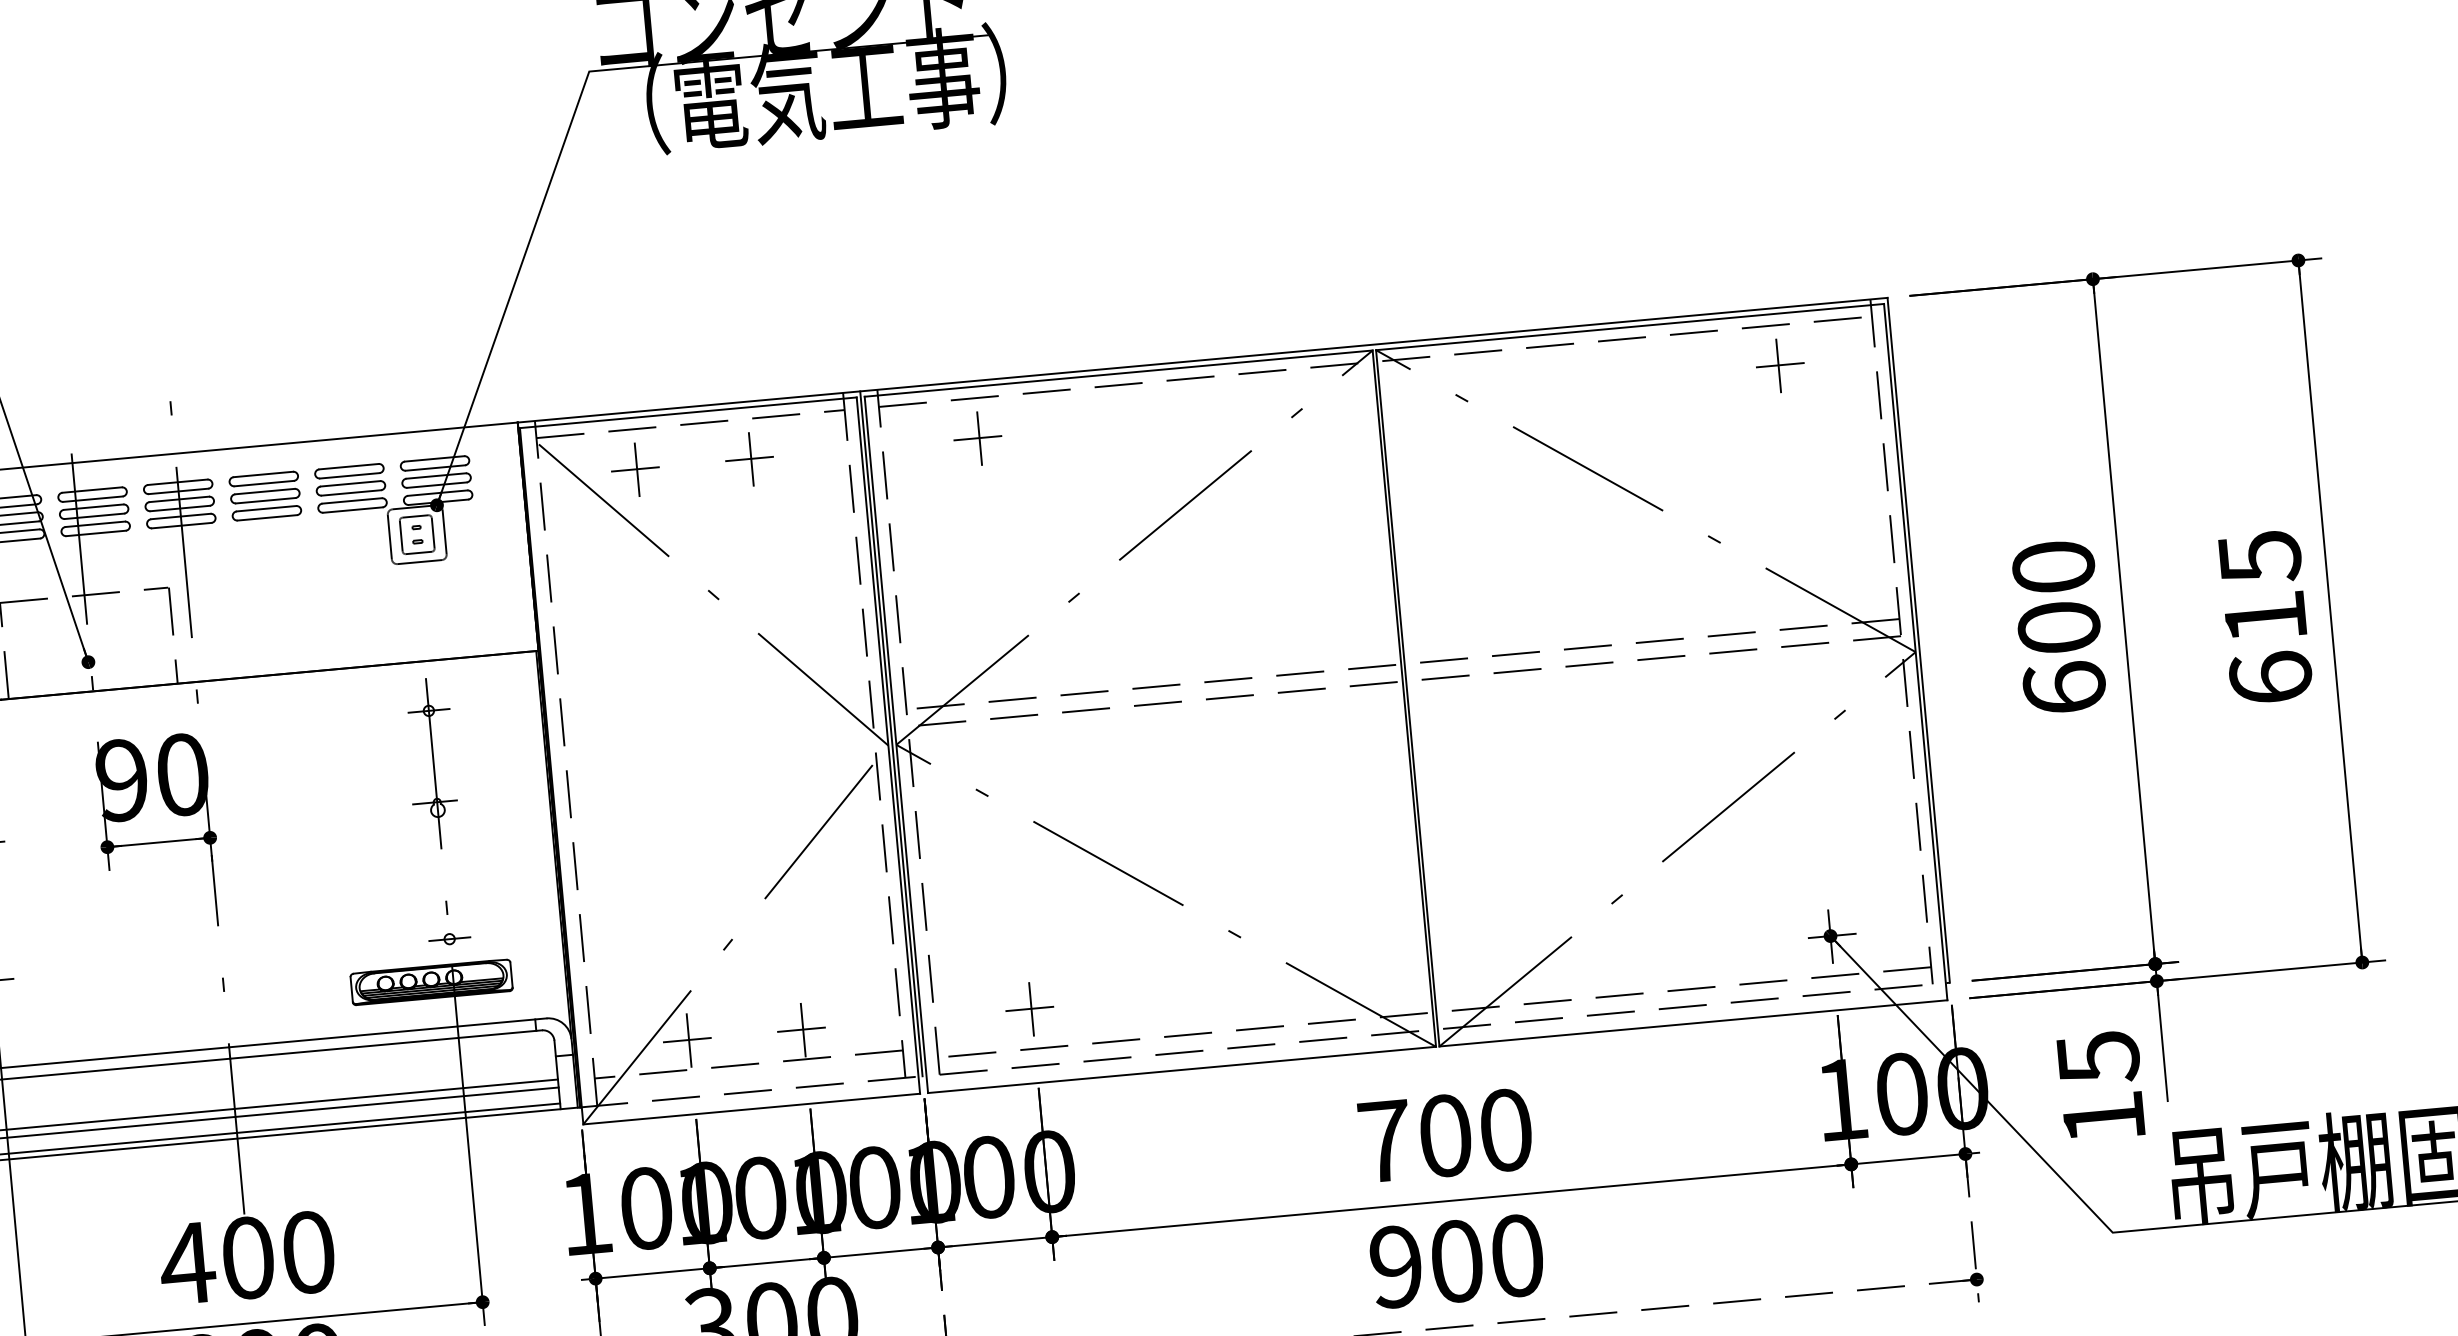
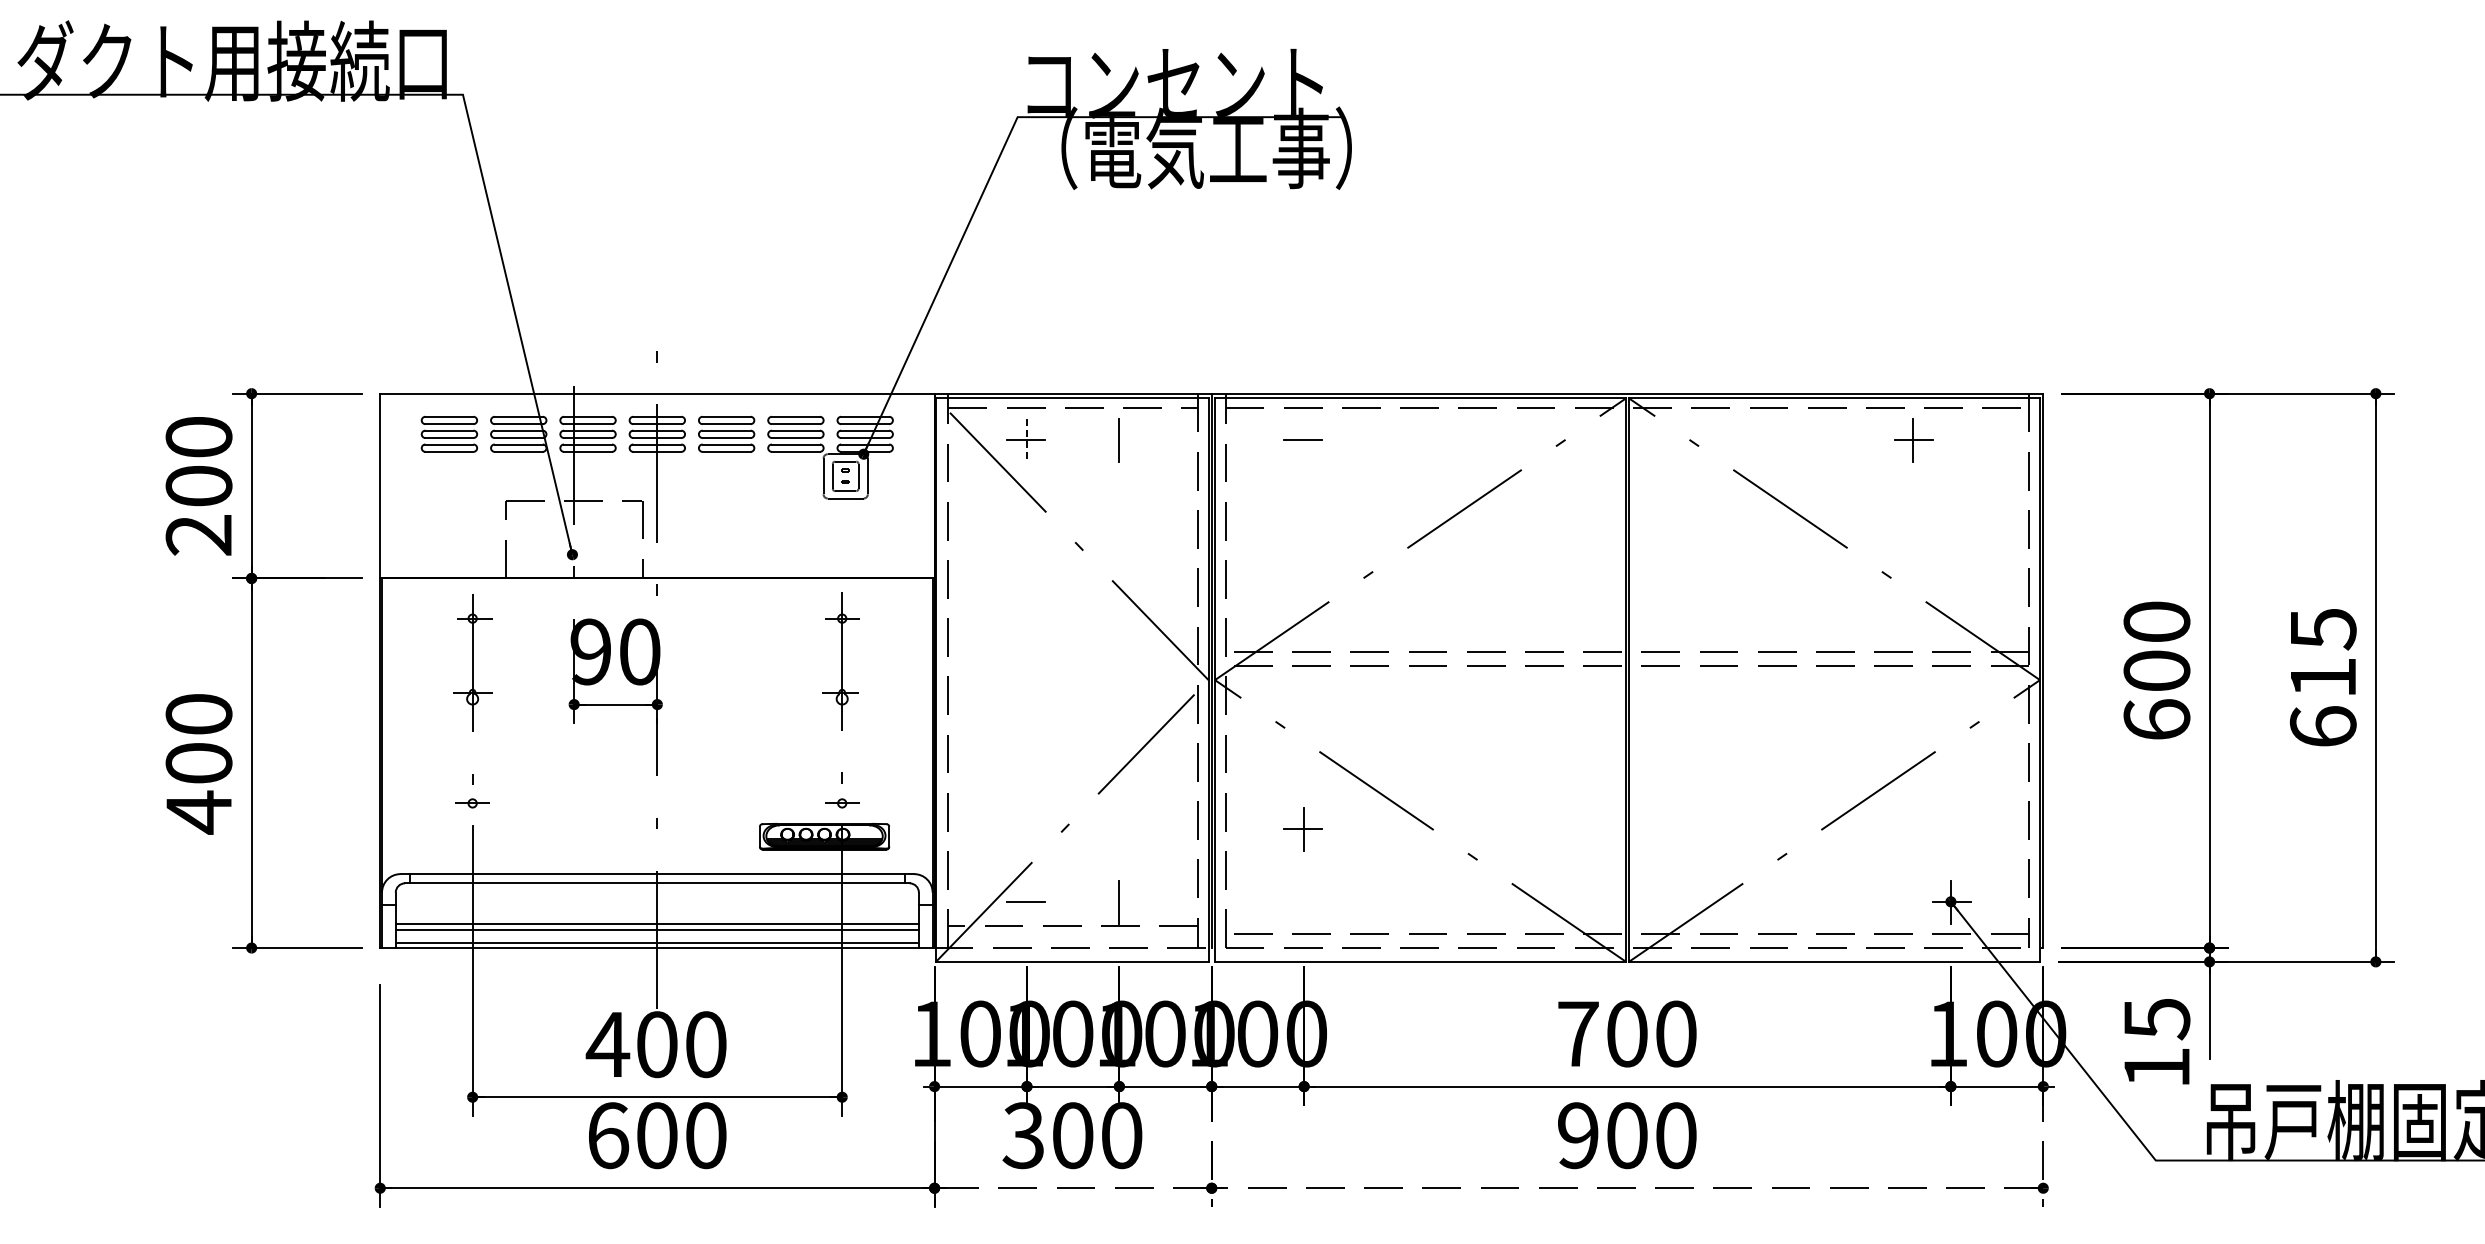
part: (1779, 366) -> (1913, 440), moved
line: (980, 438) -> (1304, 440), removed
line: (748, 458) -> (1117, 439), removed
line: (637, 469) -> (1027, 440), solid -> dashed
part: (1029, 1009) -> (1302, 829), moved
line: (800, 1029) -> (1117, 901), removed
line: (689, 1040) -> (1027, 902), removed

